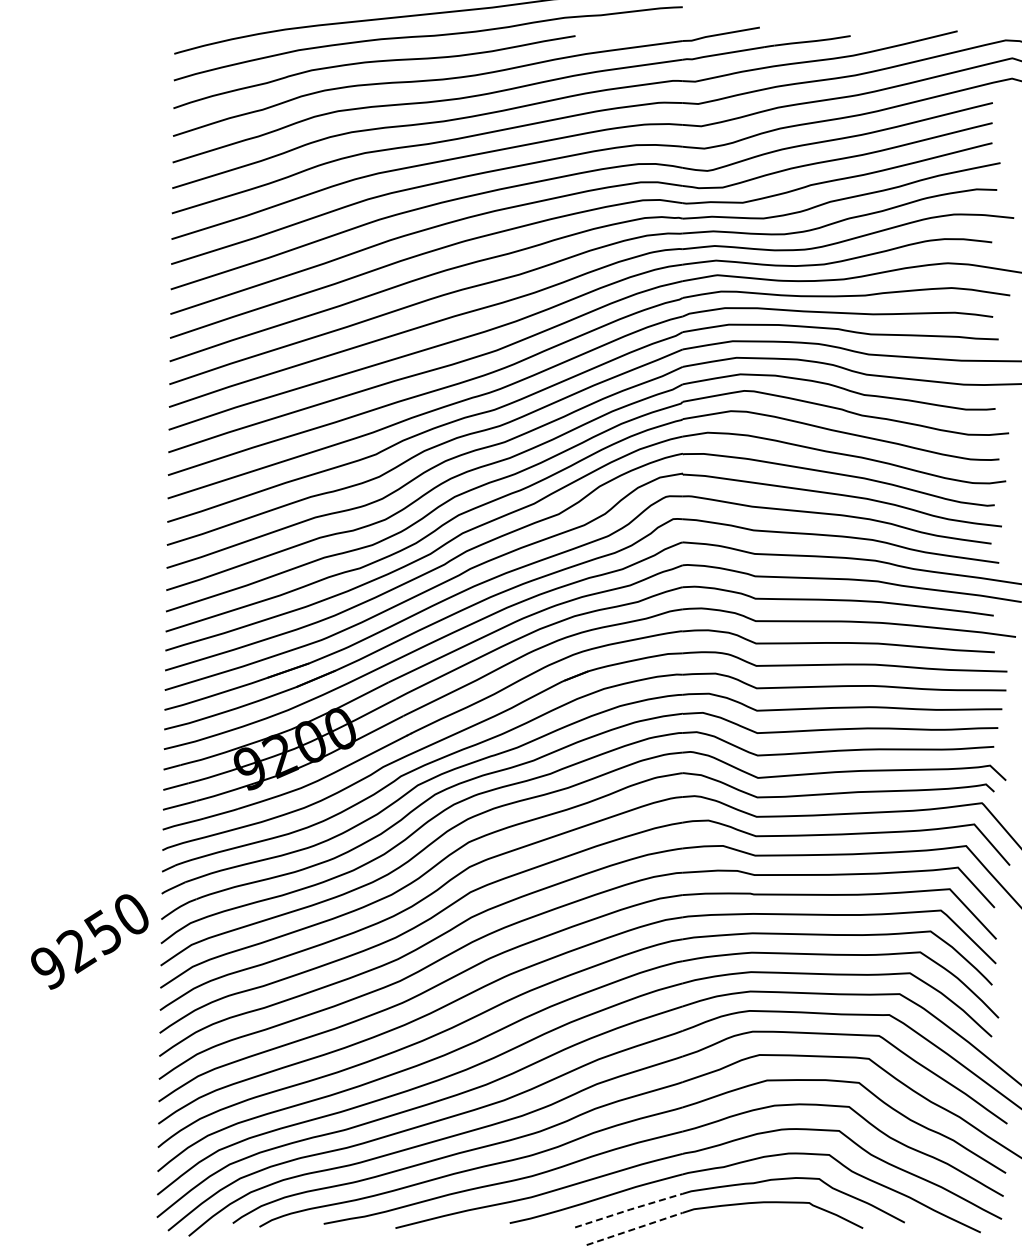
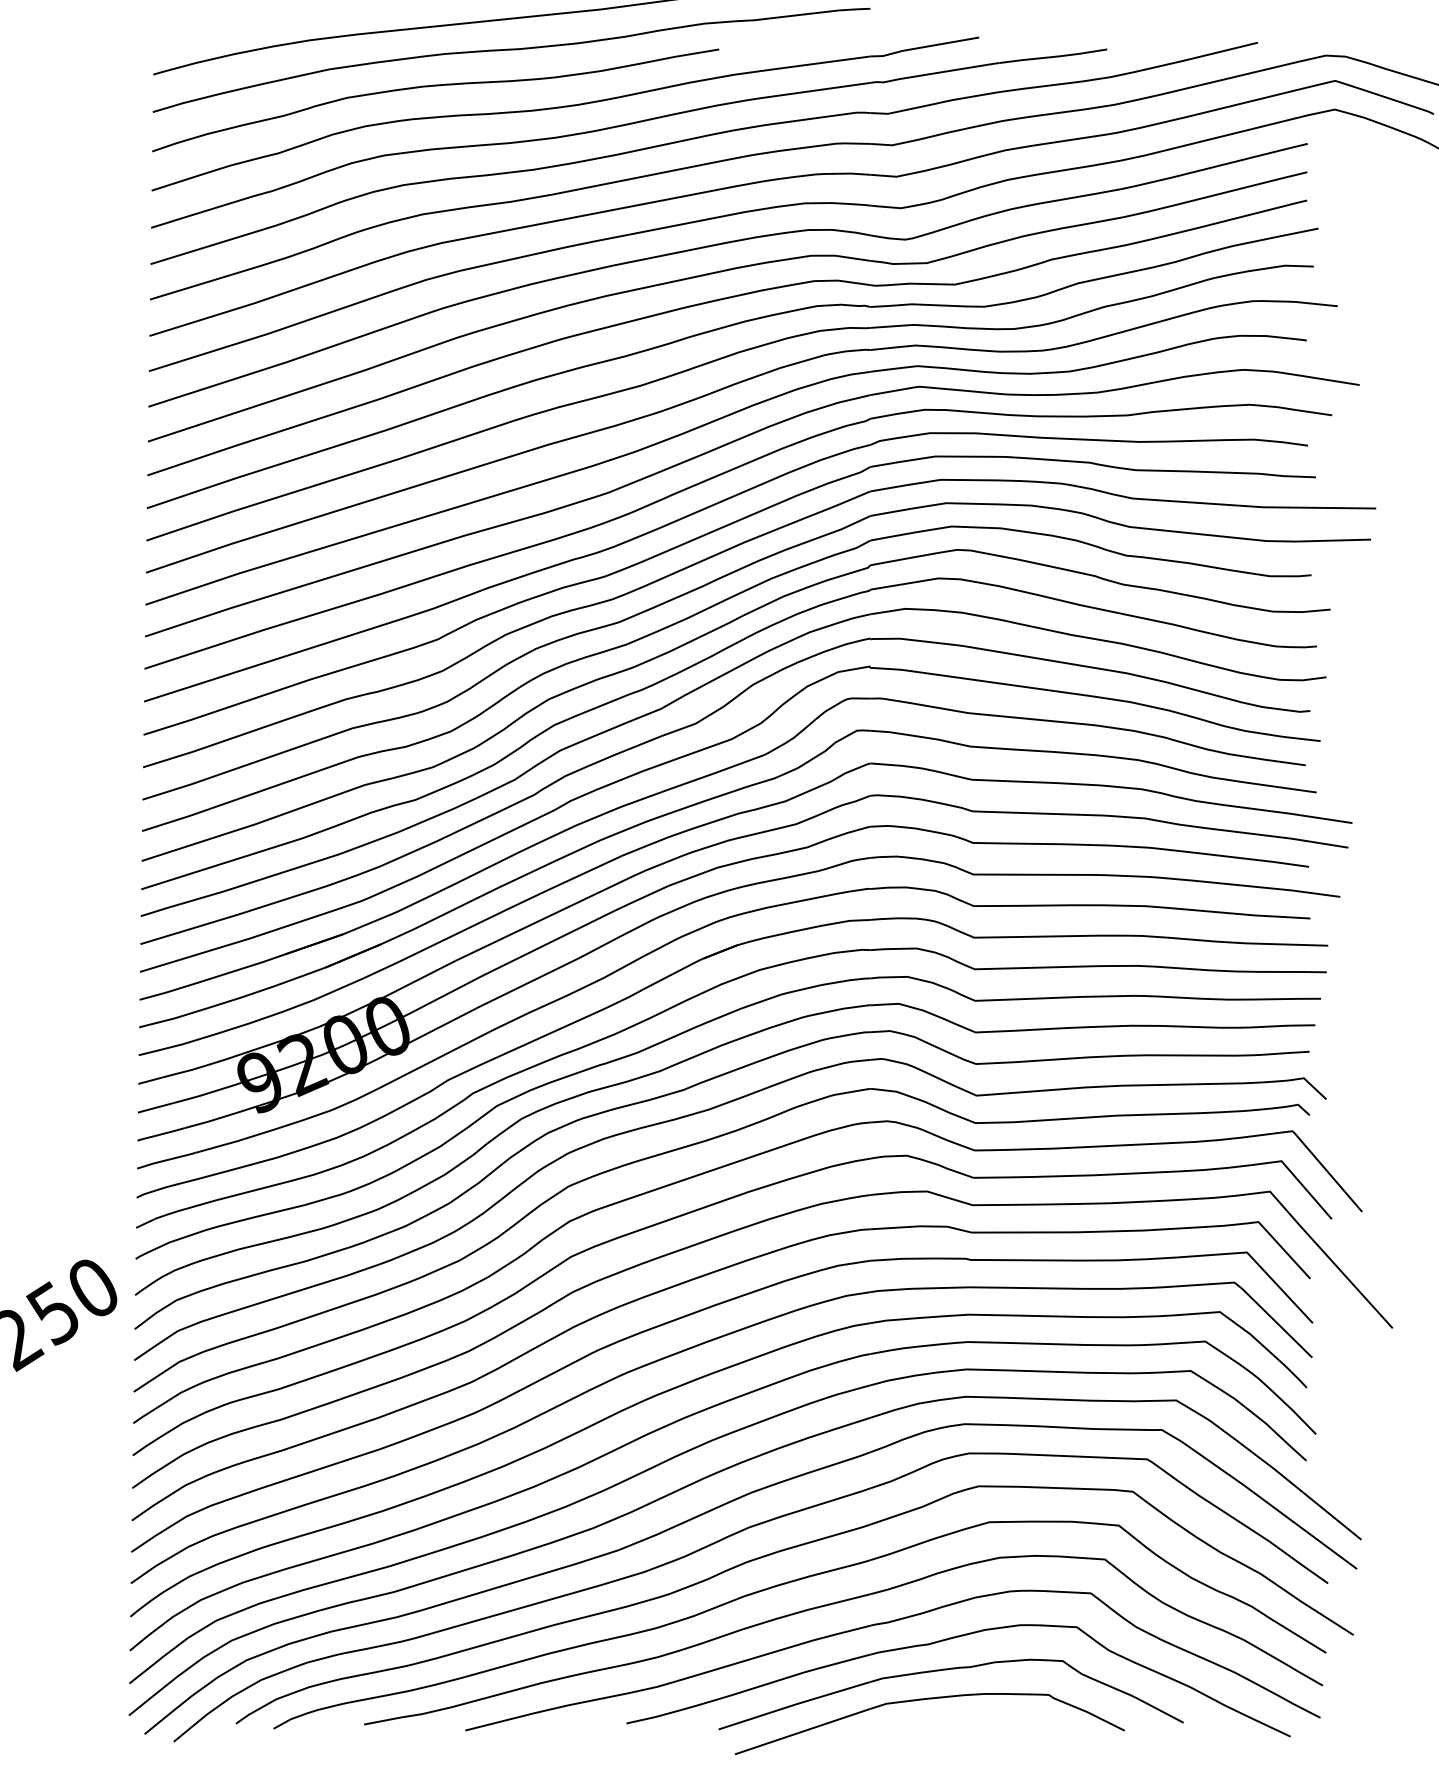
line: (630, 1209) -> (796, 1704), dashed -> solid
line: (635, 1228) -> (803, 1730), dashed -> solid

